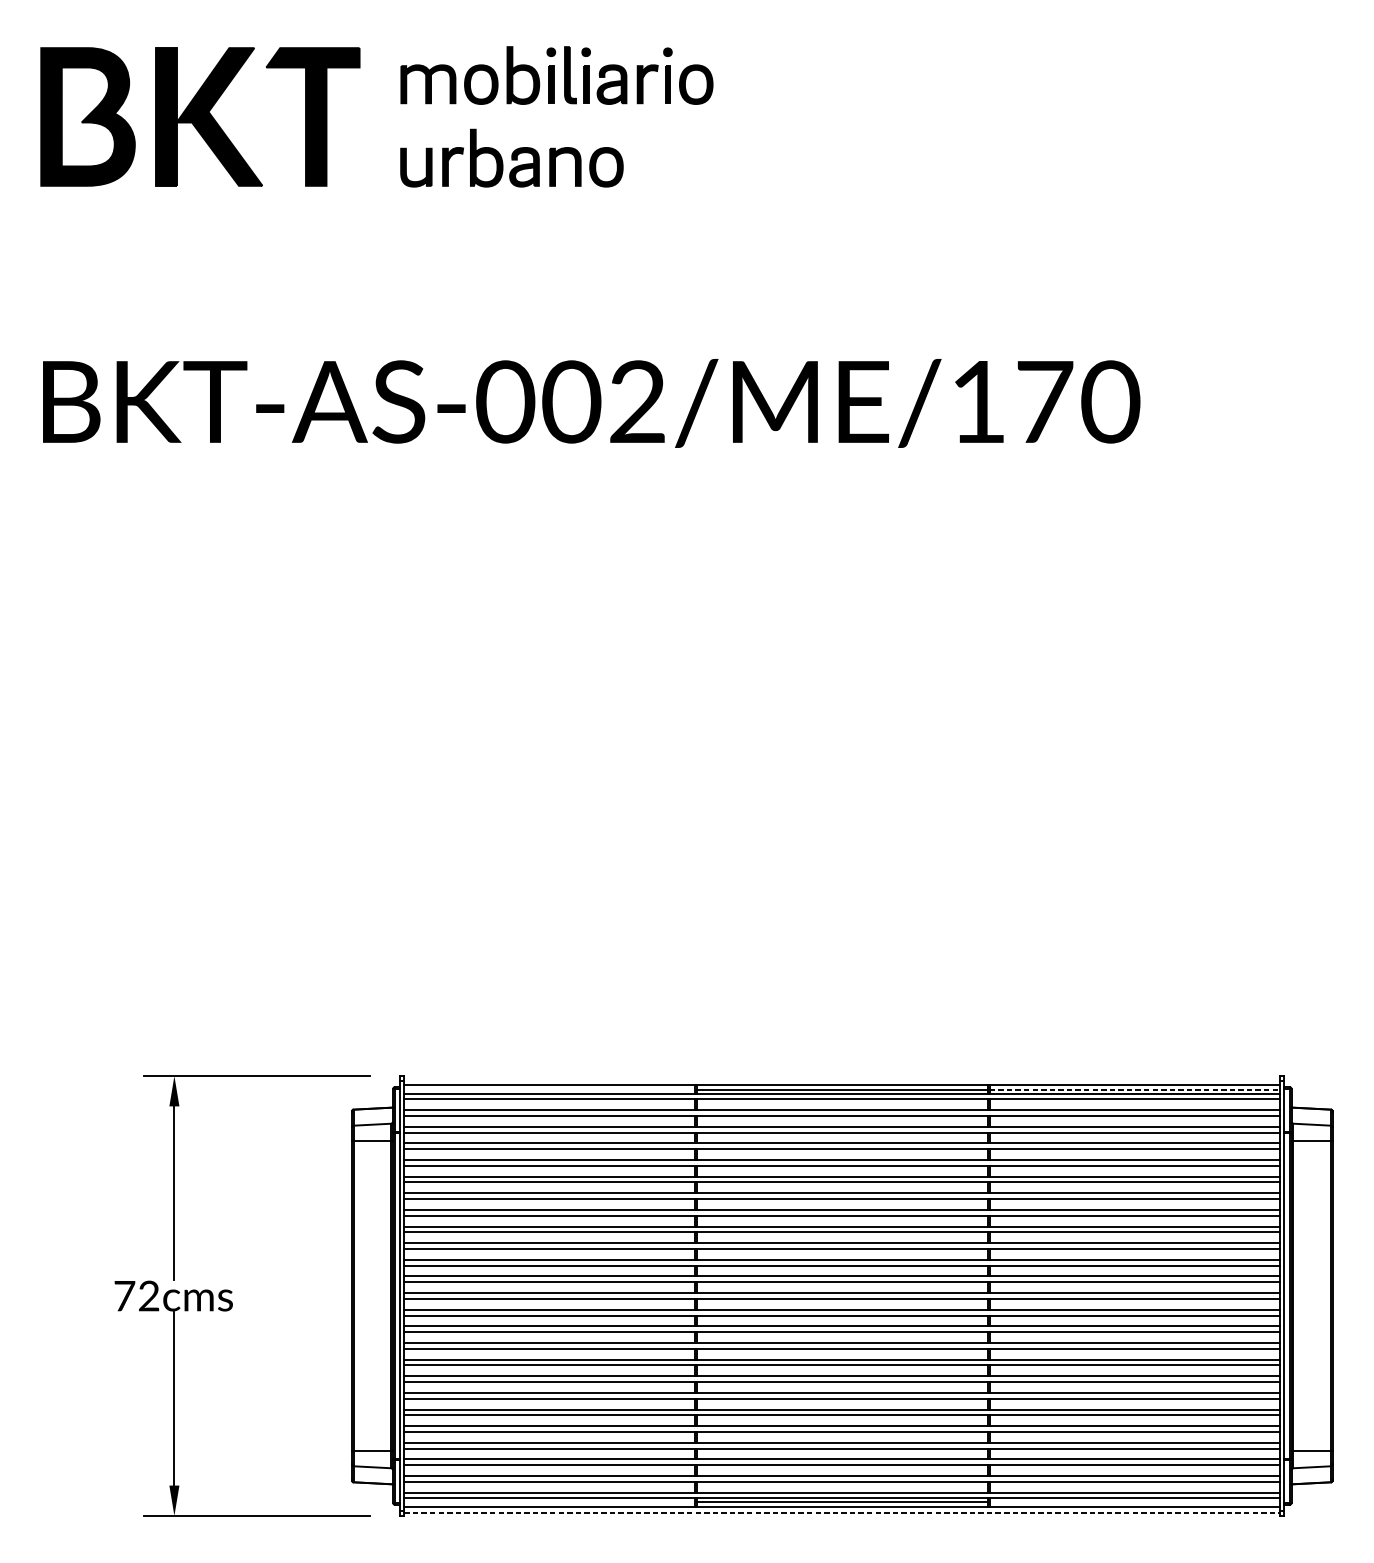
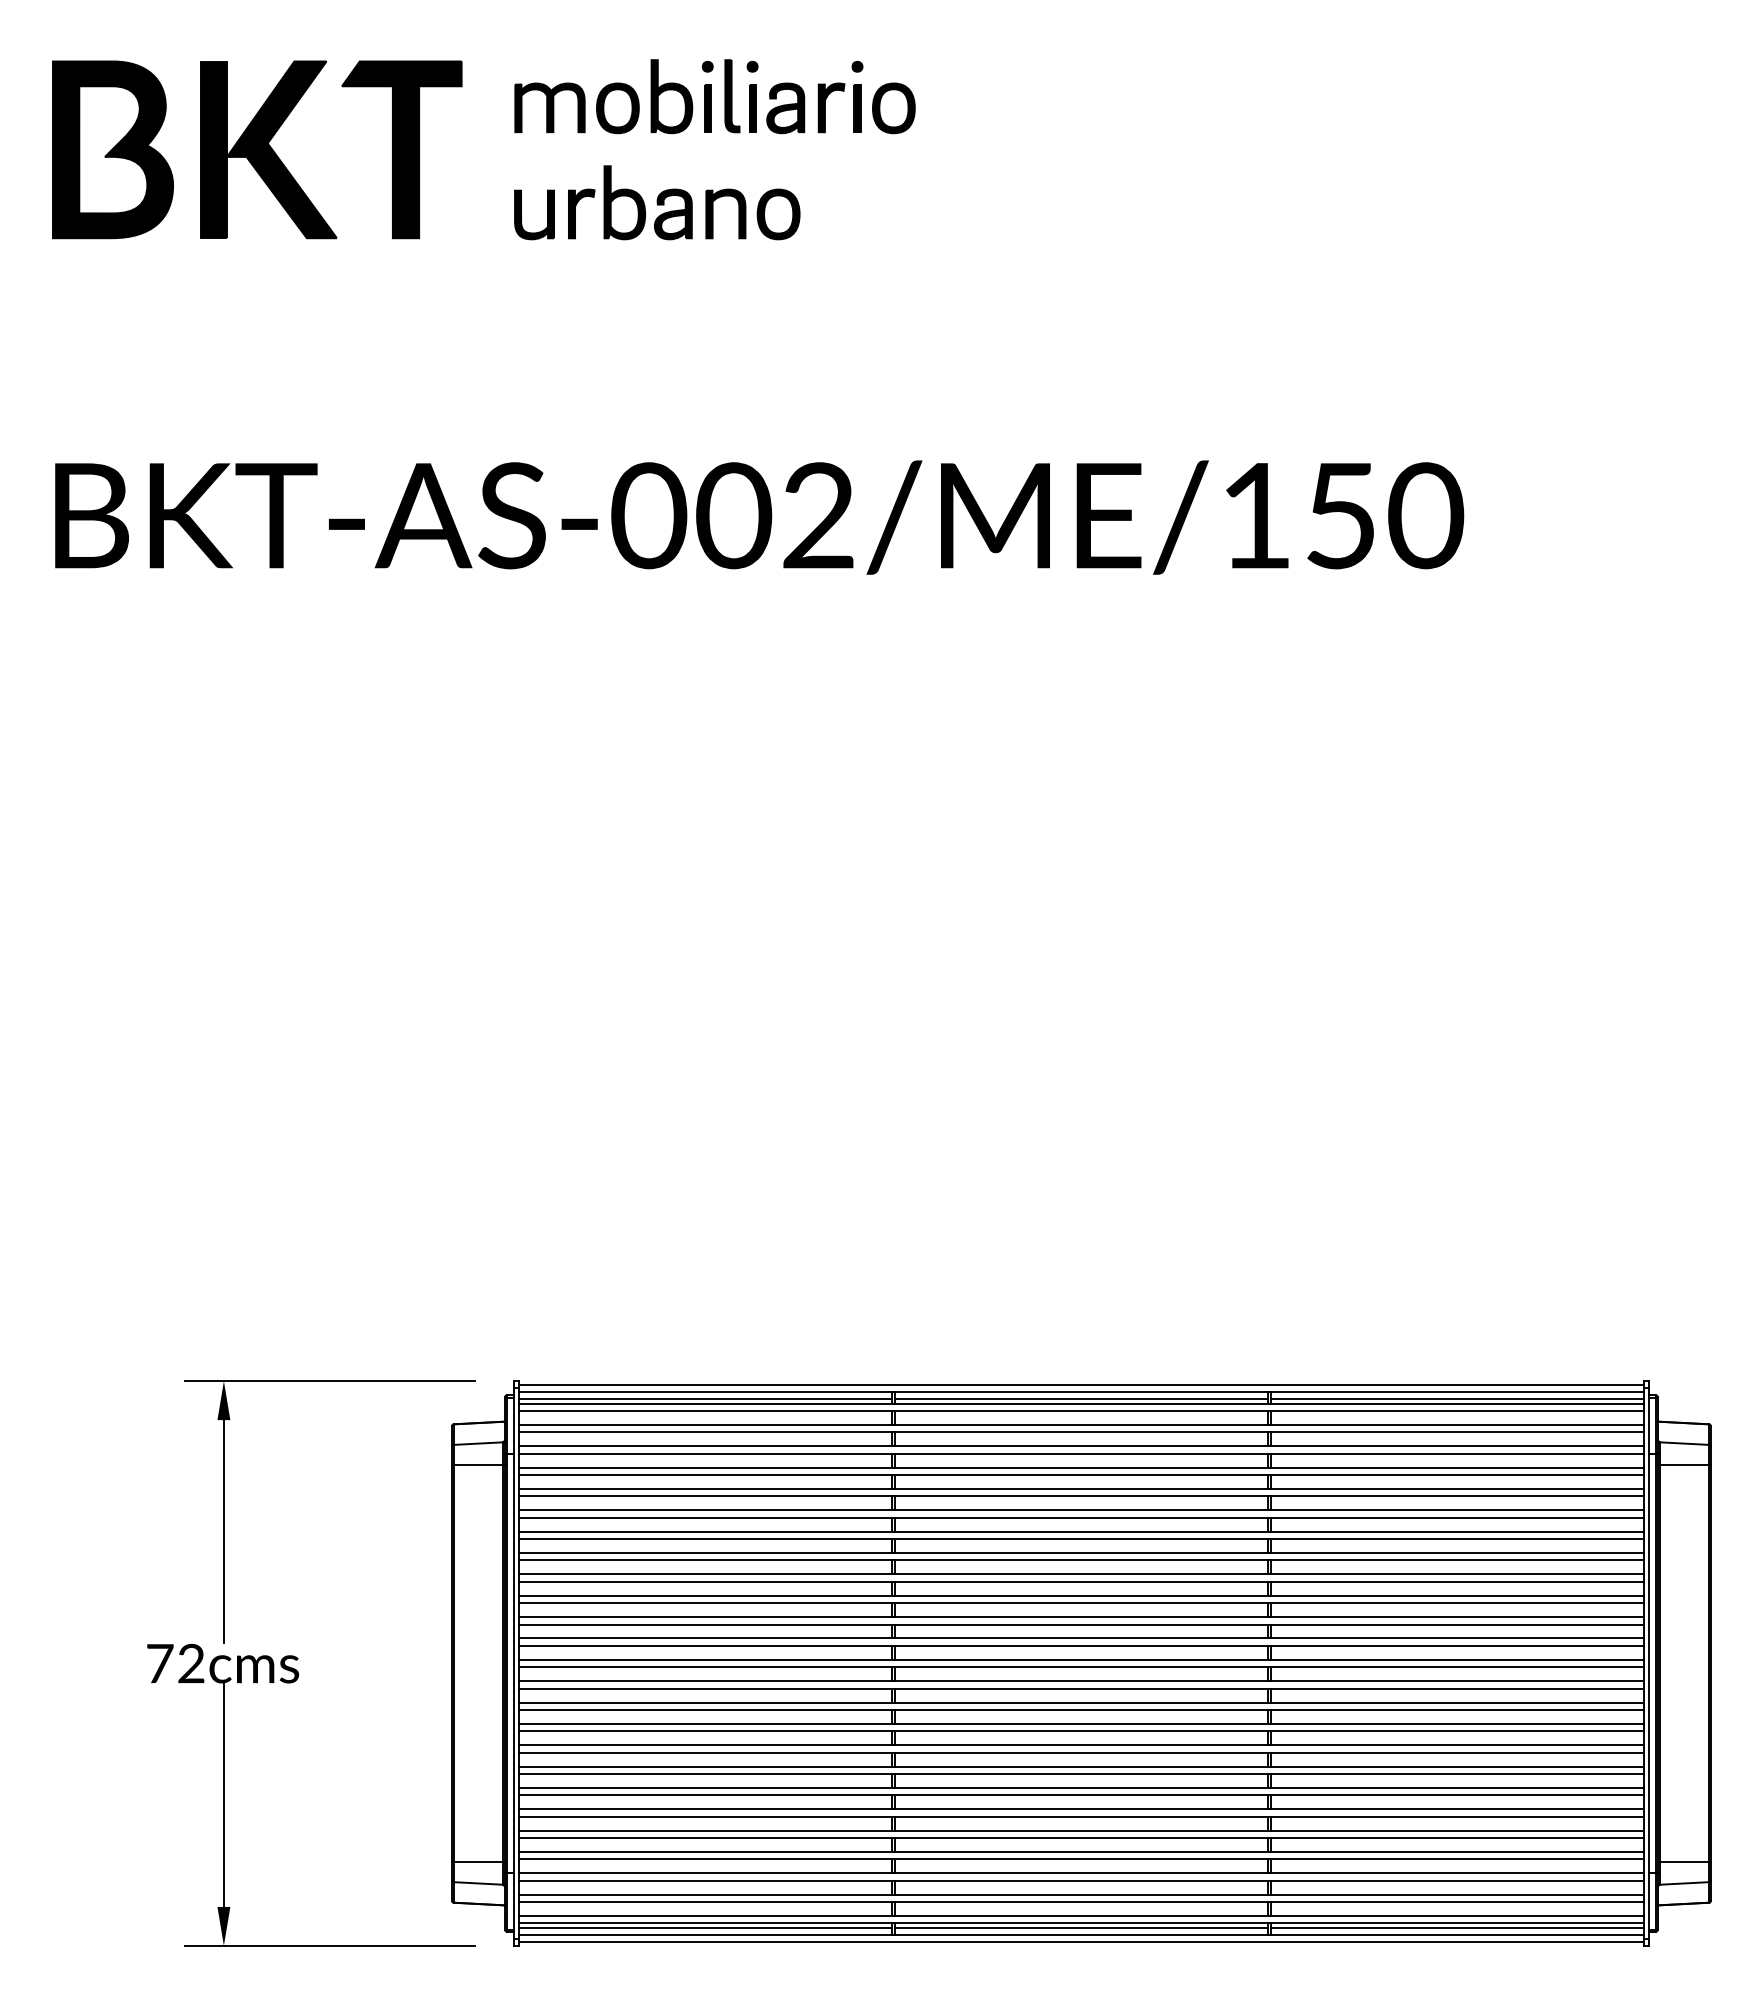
text: (1044, 402) -> (1341, 516), BKT-AS-002/ME/170 -> BKT-AS-002/ME/150
line: (842, 1078) -> (1081, 1384), added
line: (549, 1089) -> (705, 1398), added
line: (1135, 1089) -> (1457, 1398), dashed -> solid
line: (549, 1502) -> (705, 1928), added
line: (1134, 1502) -> (1456, 1928), added
line: (842, 1513) -> (1081, 1942), dashed -> solid

